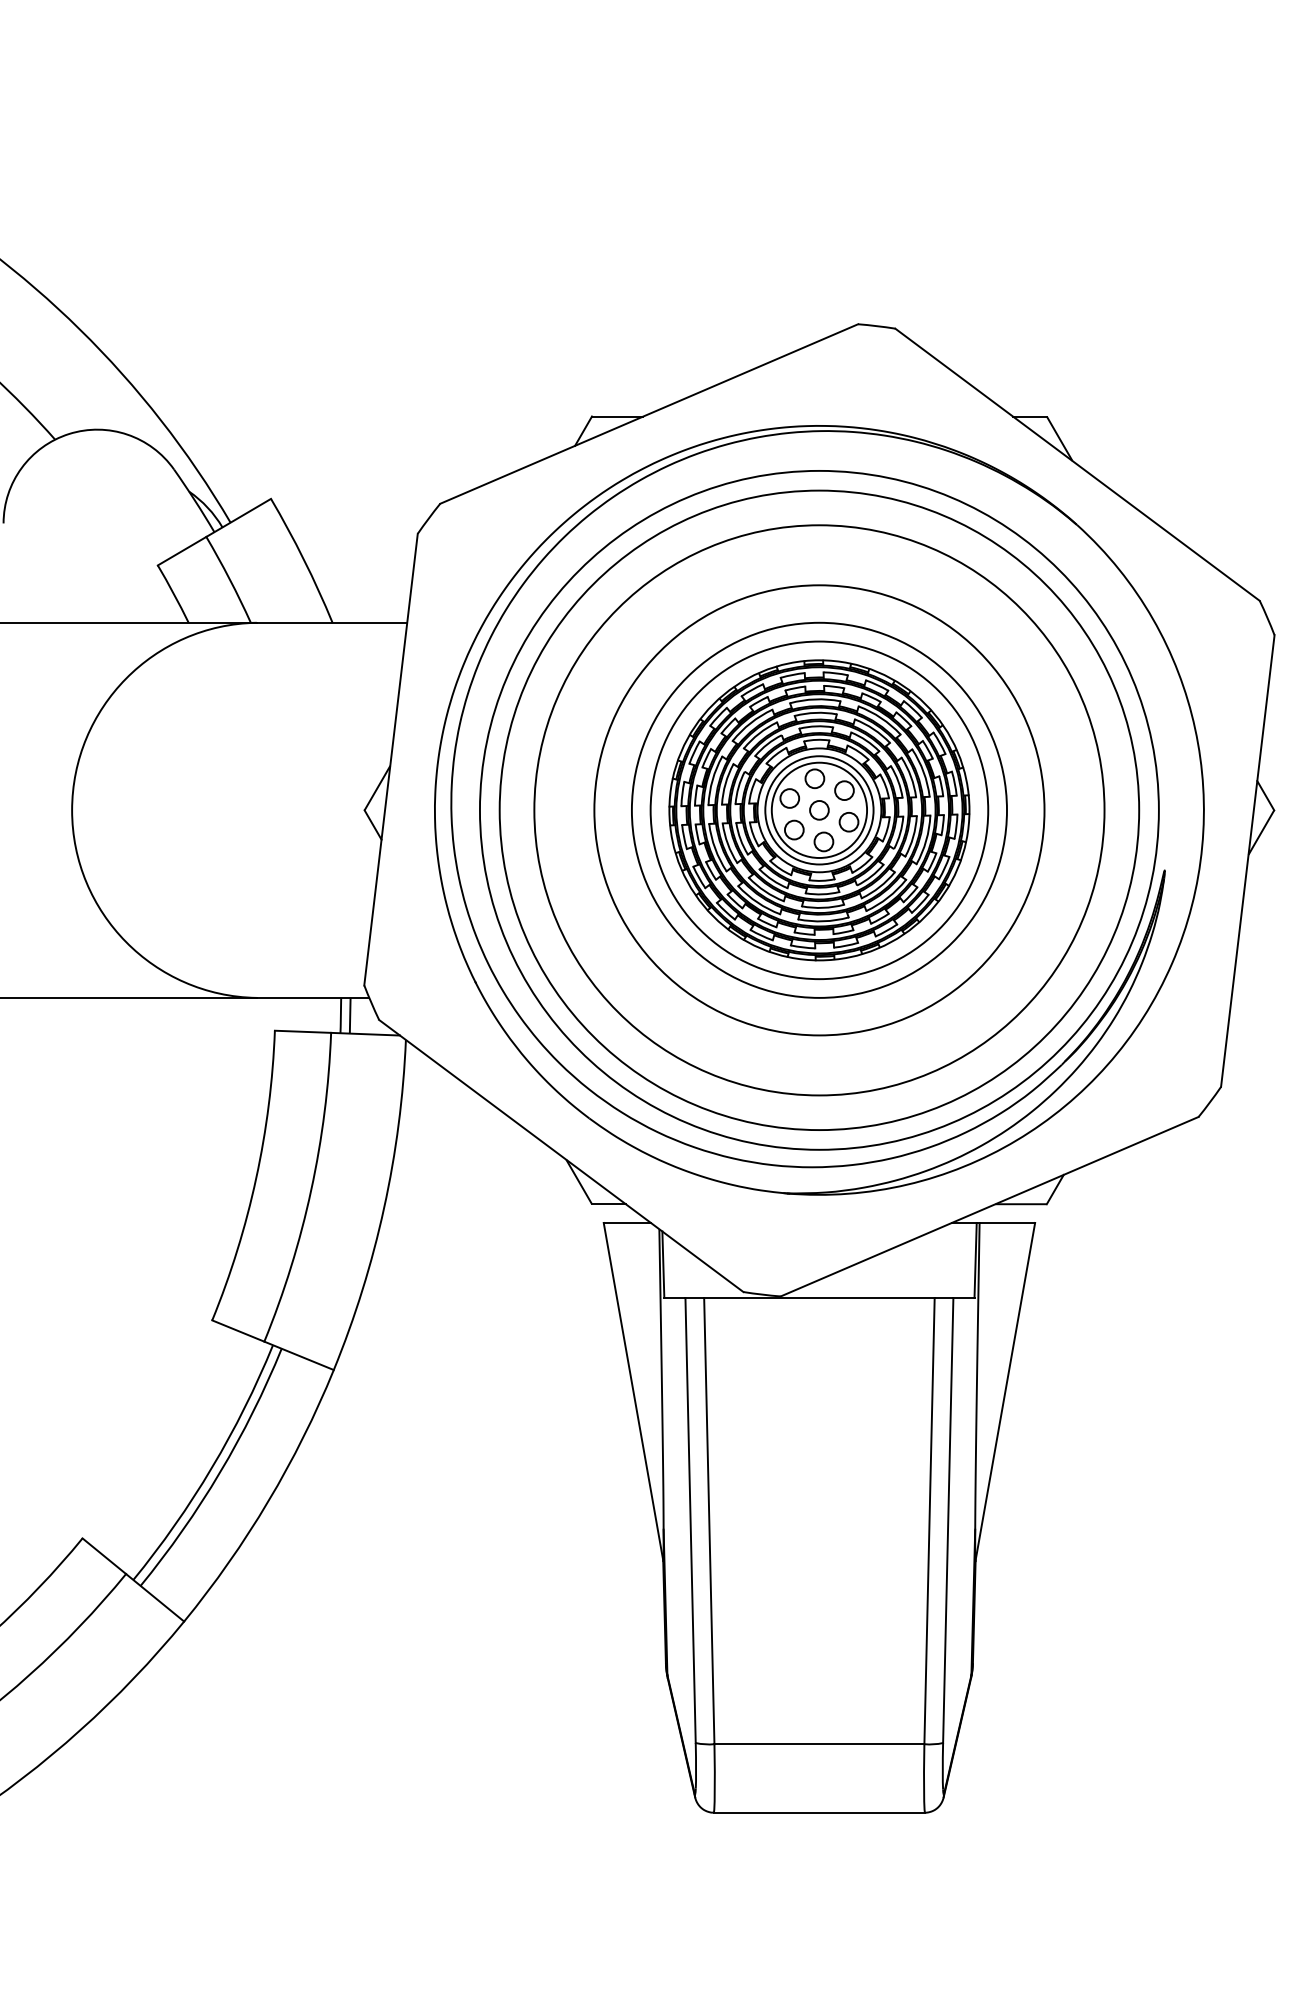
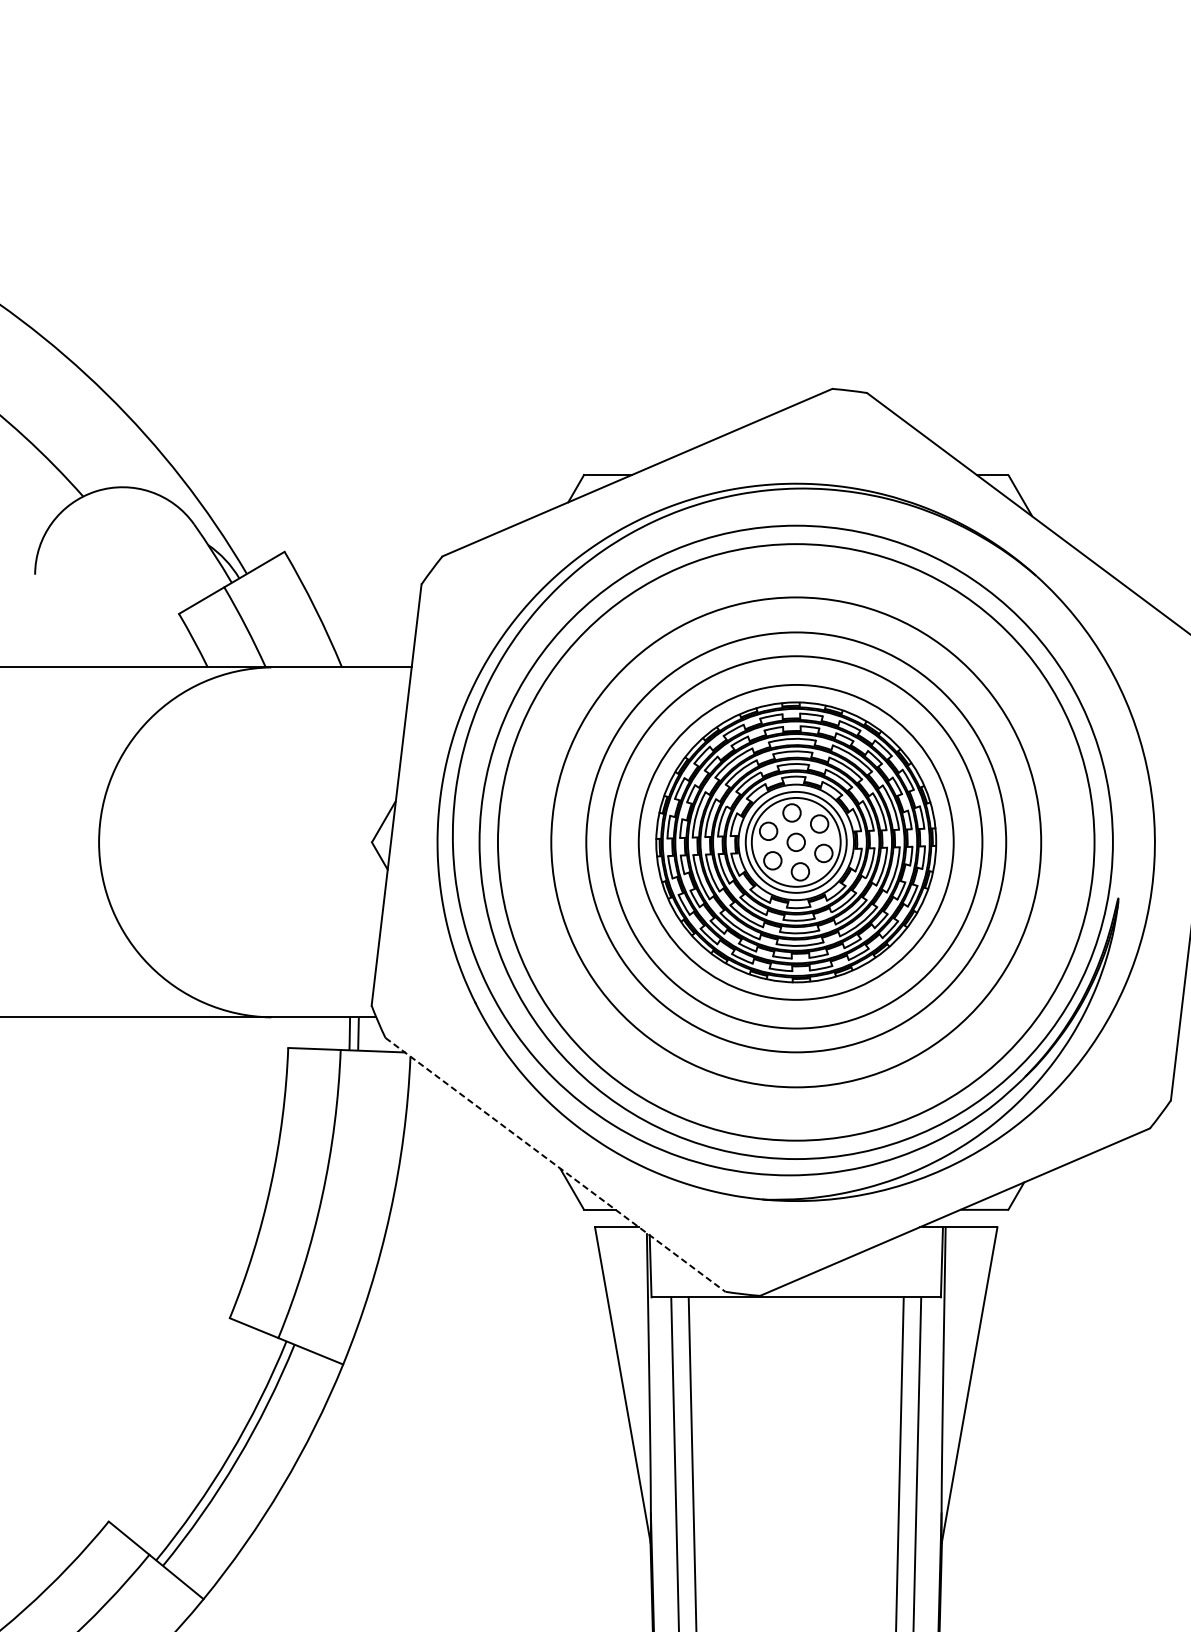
circle: (818, 809) -> (795, 841), size x1.4
circle: (819, 810) -> (796, 842), size x0.7
line: (561, 1156) -> (555, 1165), solid -> dashed

